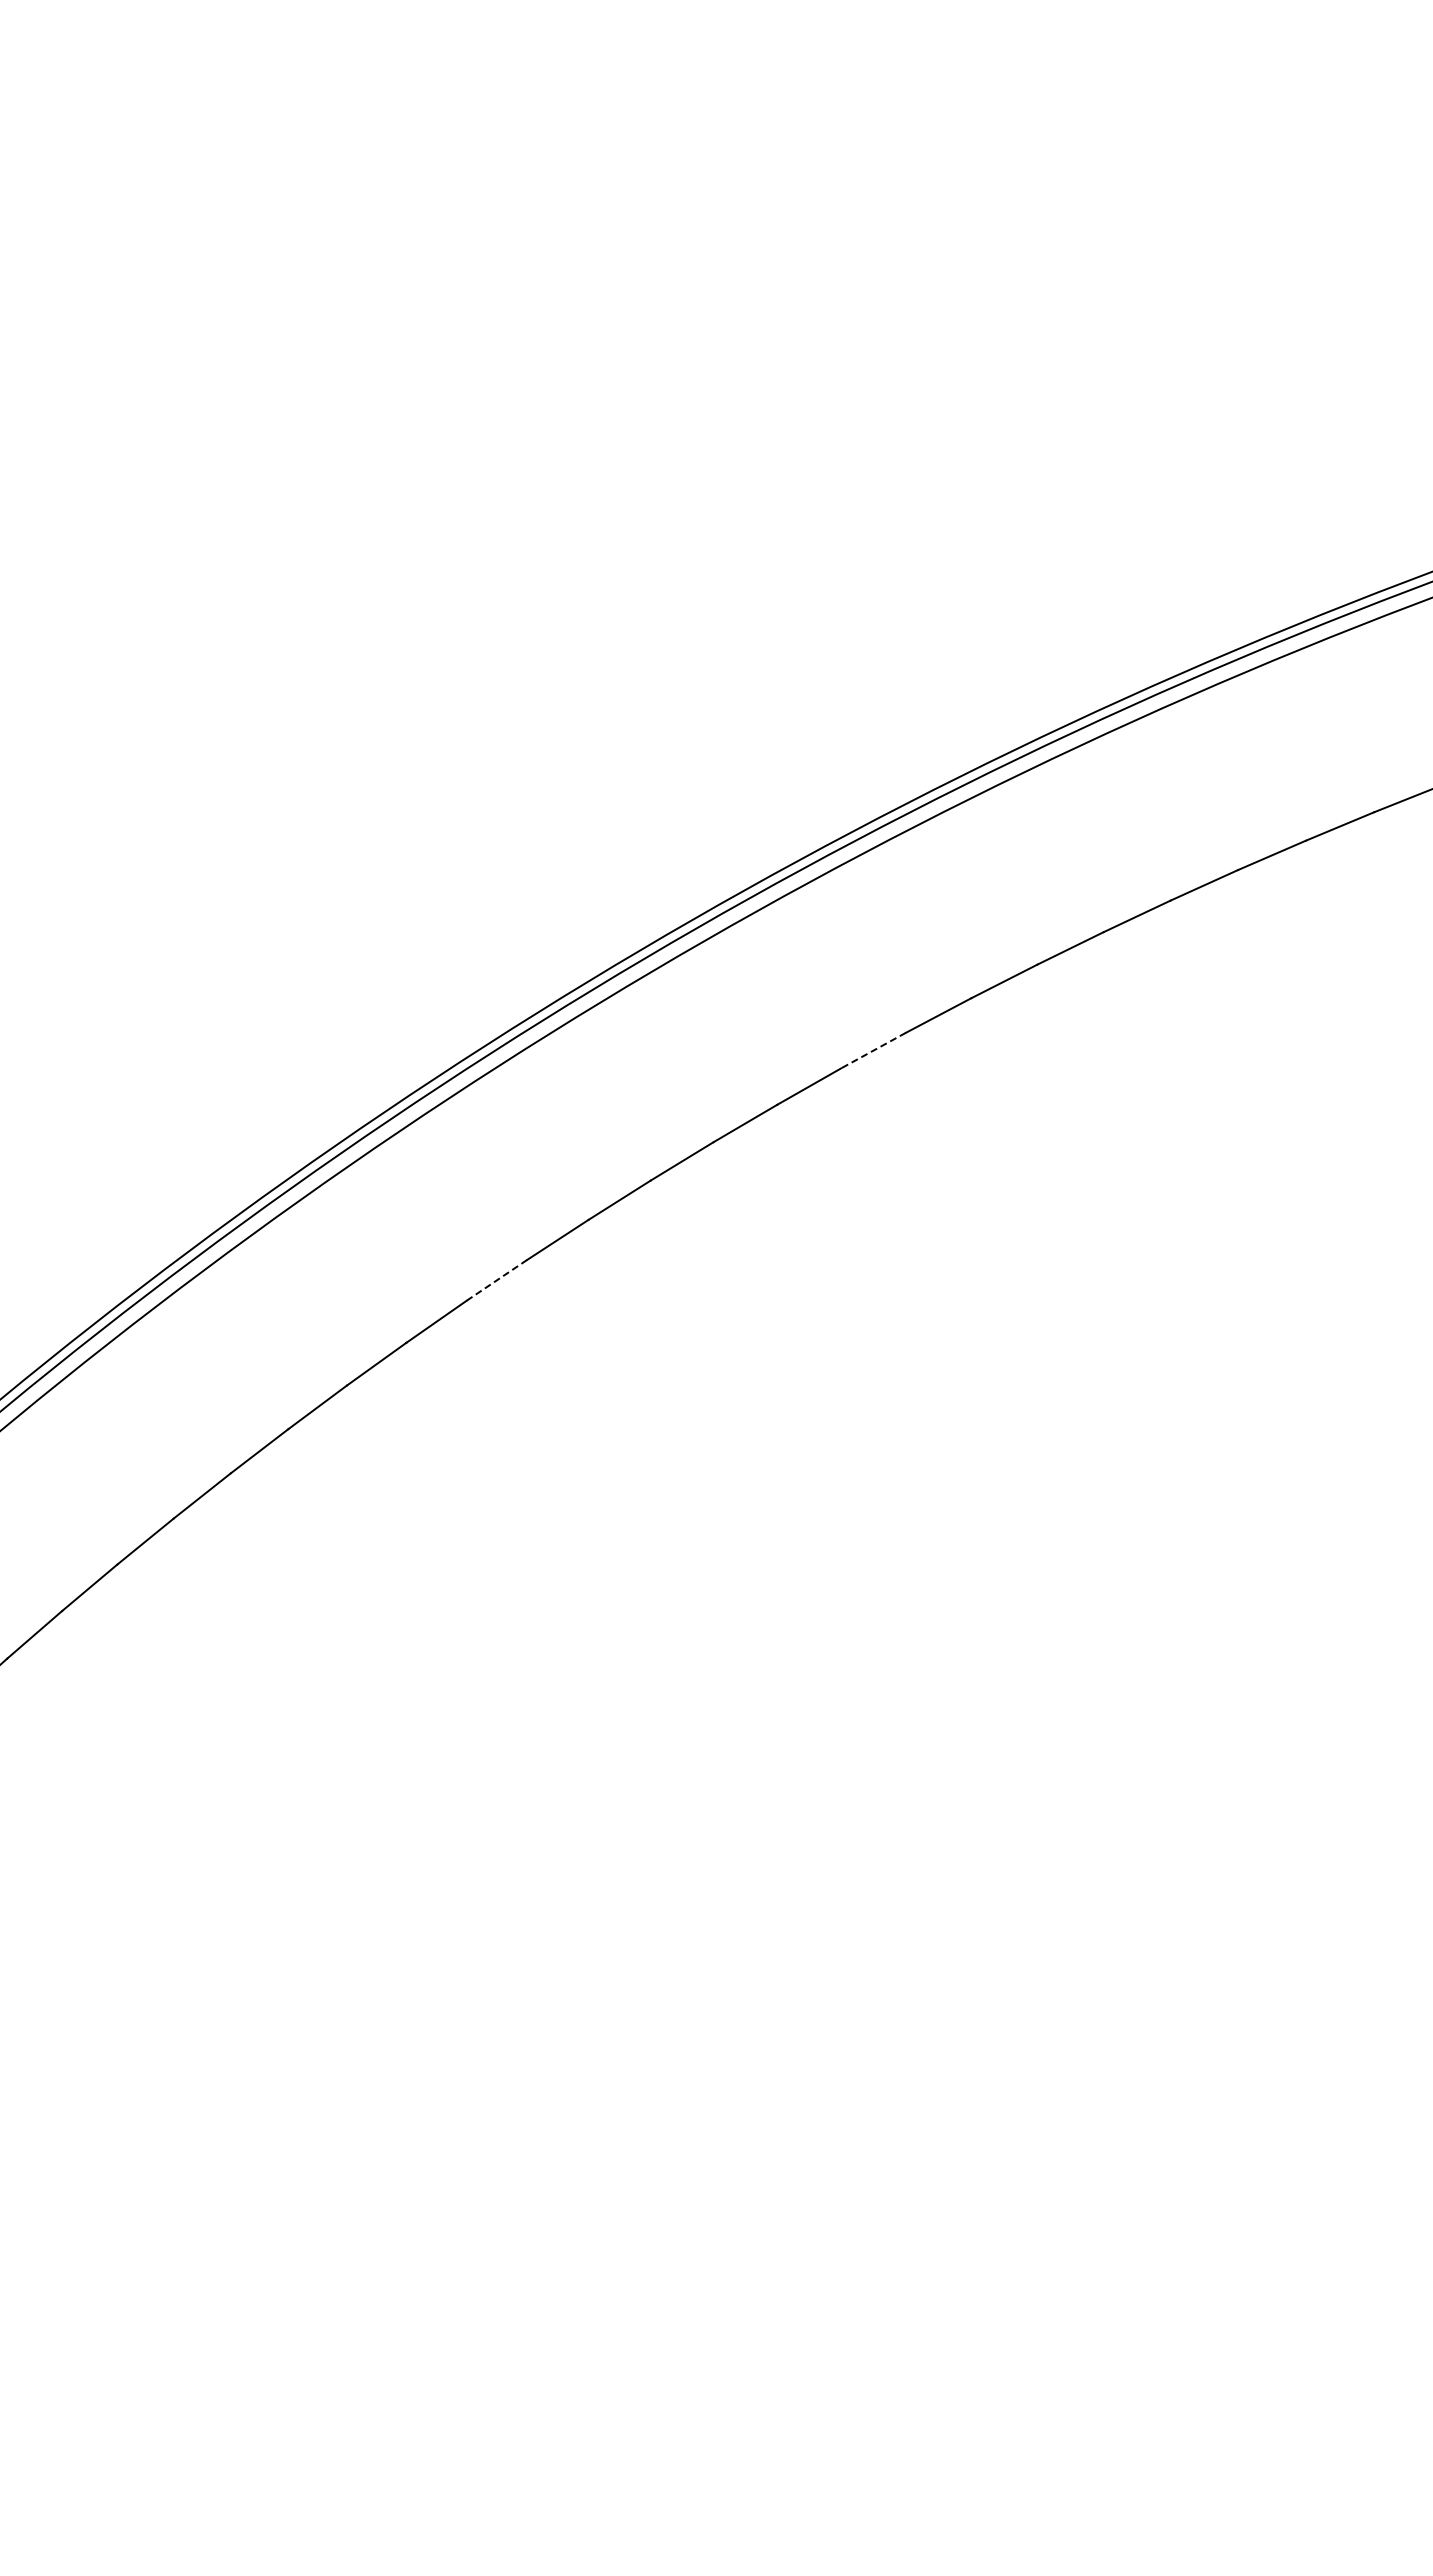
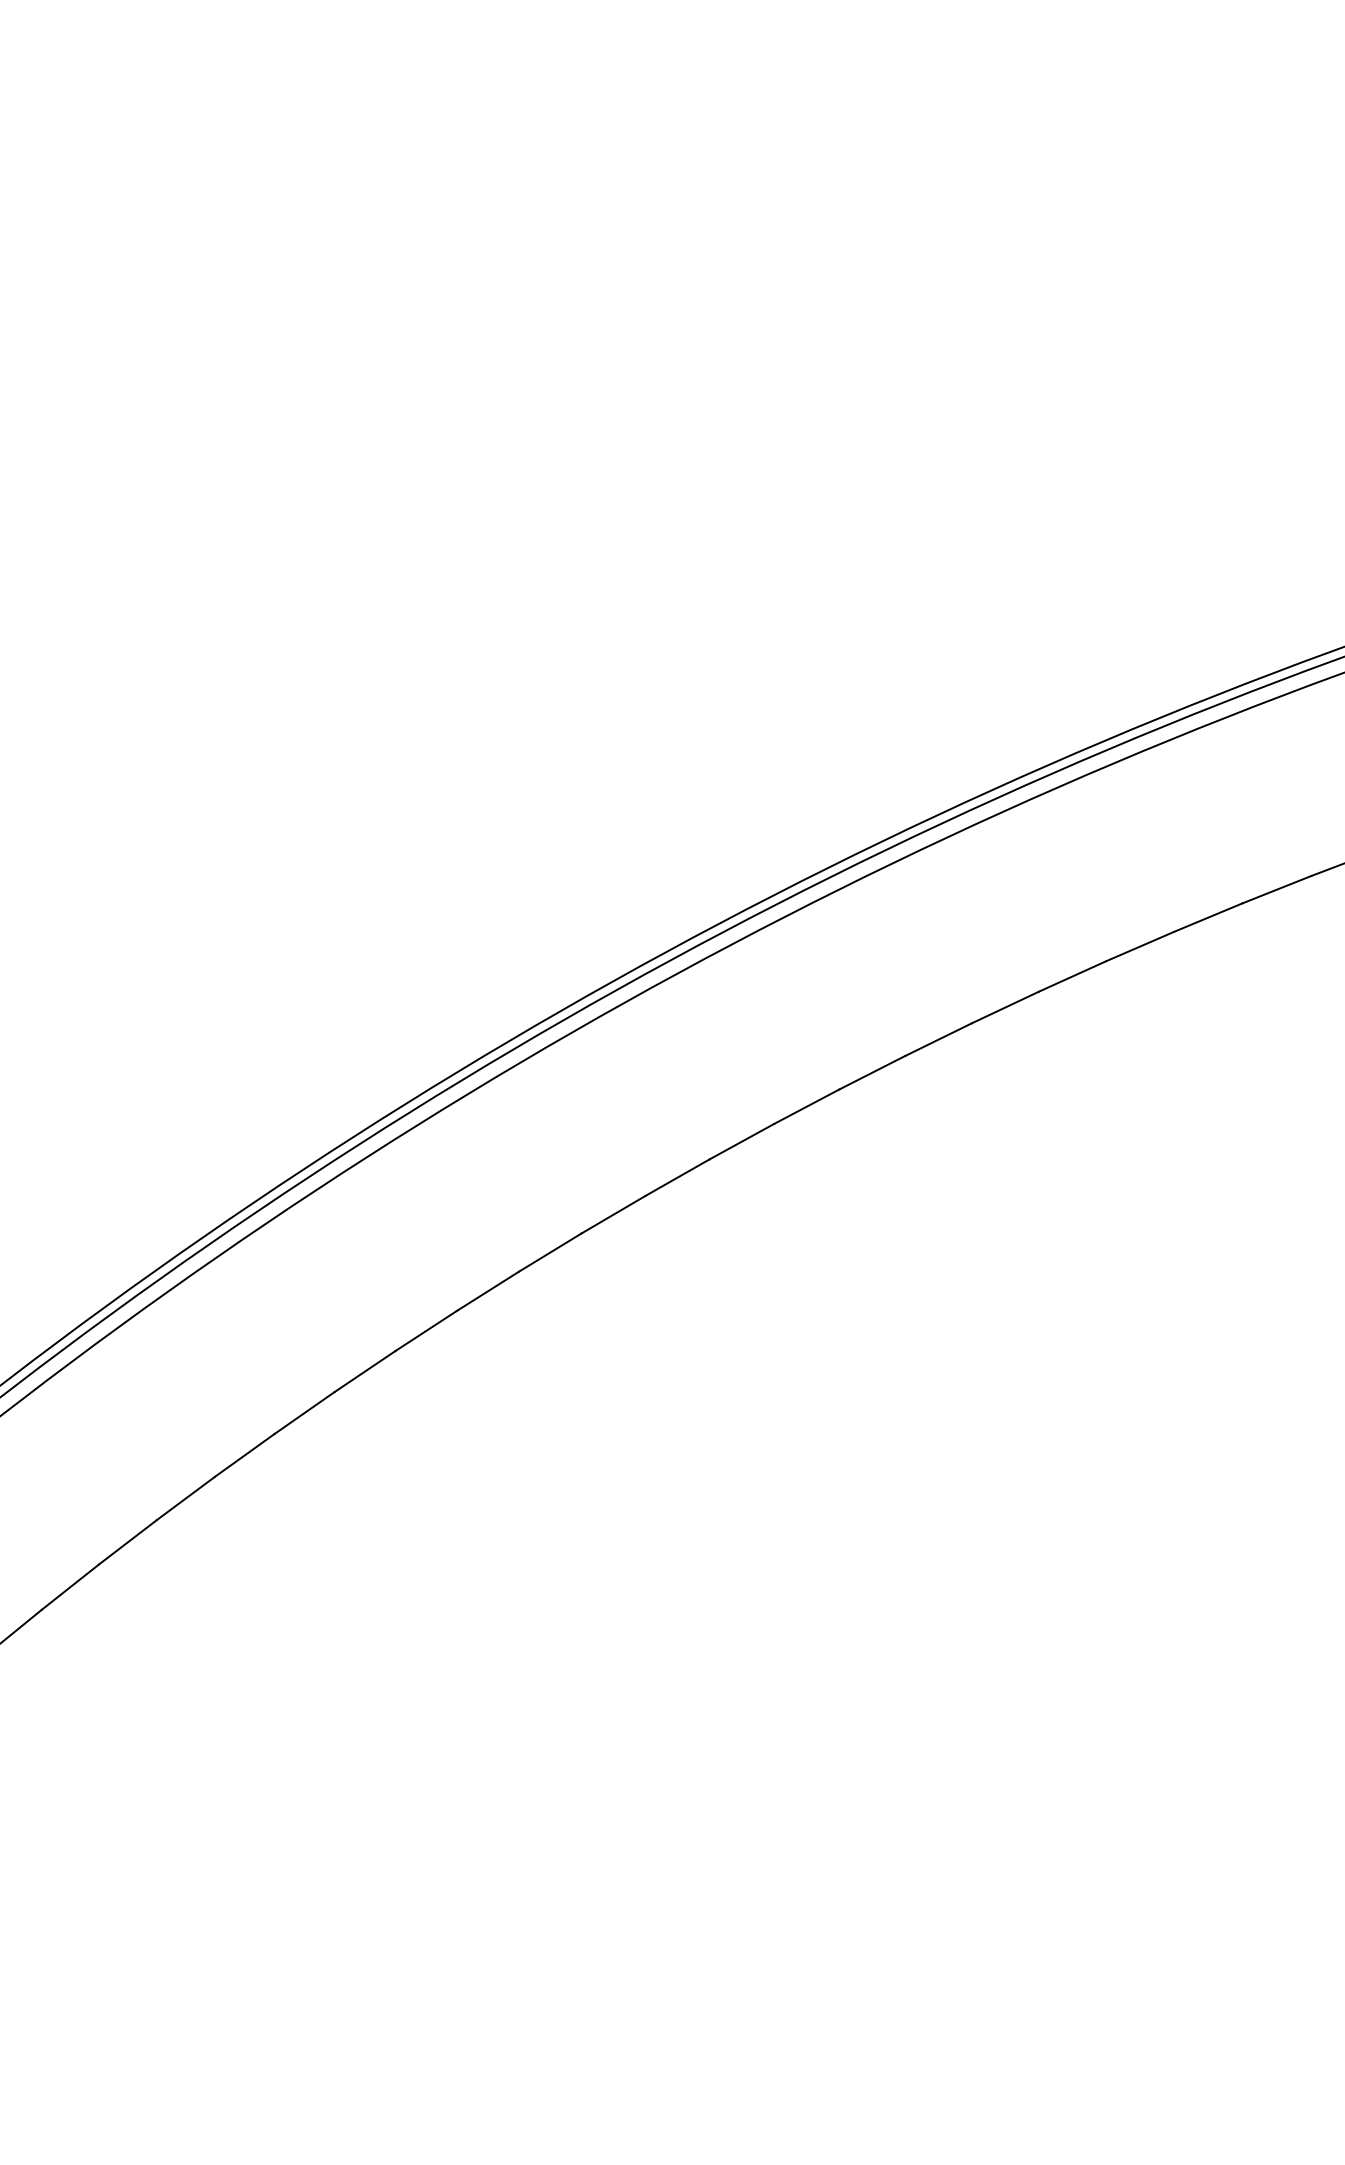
line: (873, 1050) -> (741, 1141), dashed -> solid
line: (496, 1280) -> (364, 1371), dashed -> solid

